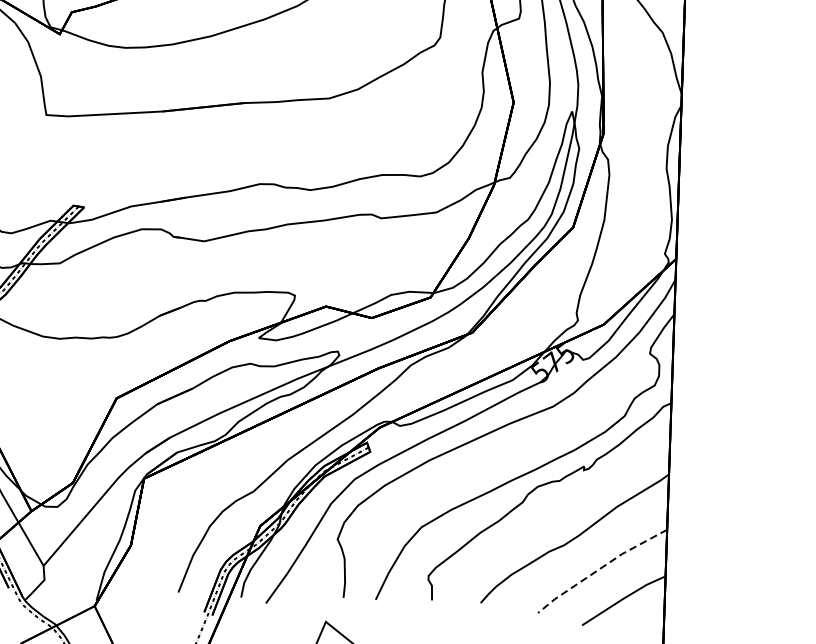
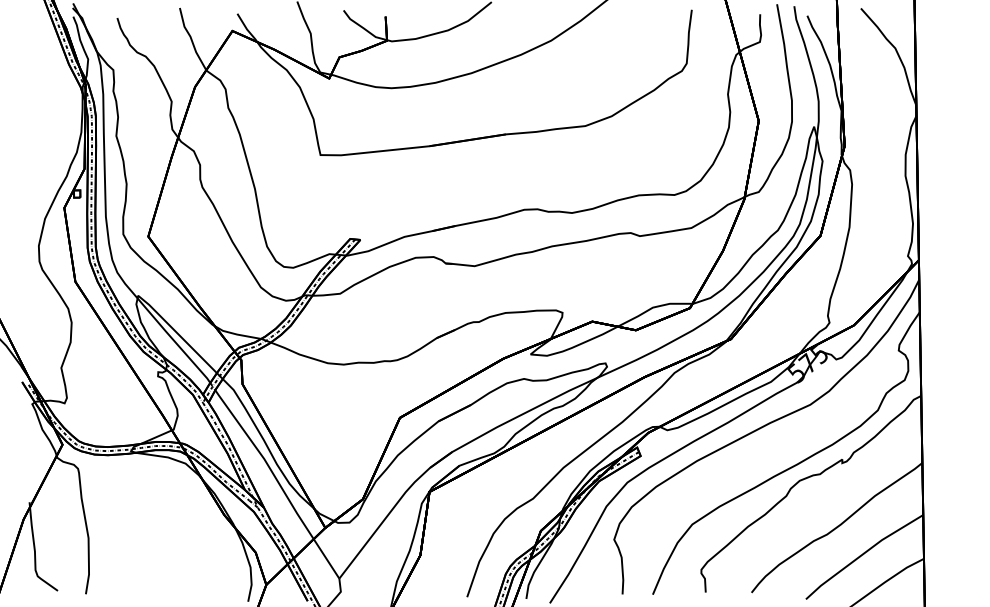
line: (600, 568) -> (862, 554), dashed -> solid

